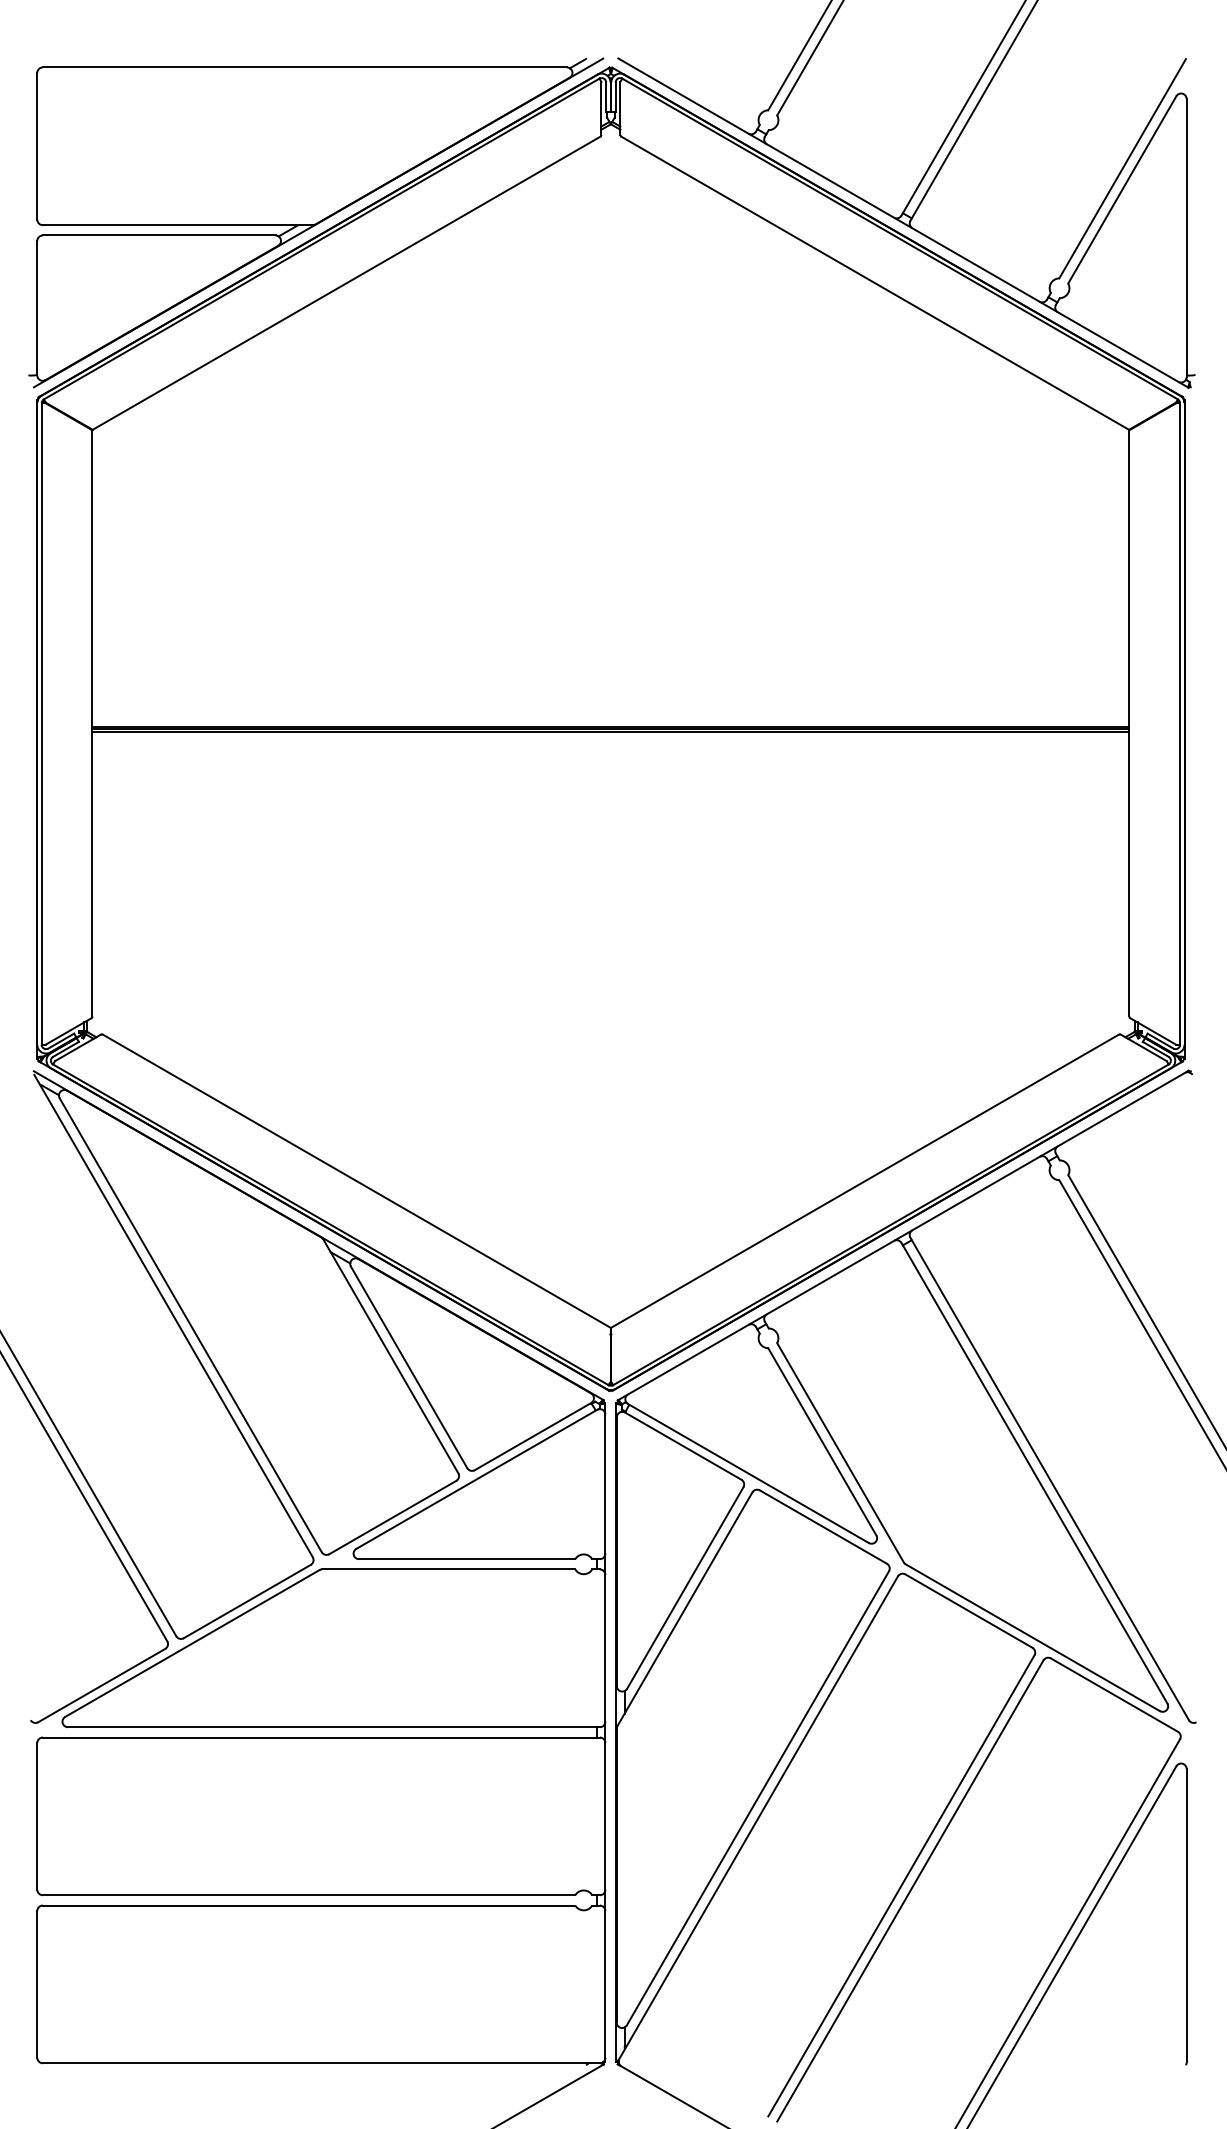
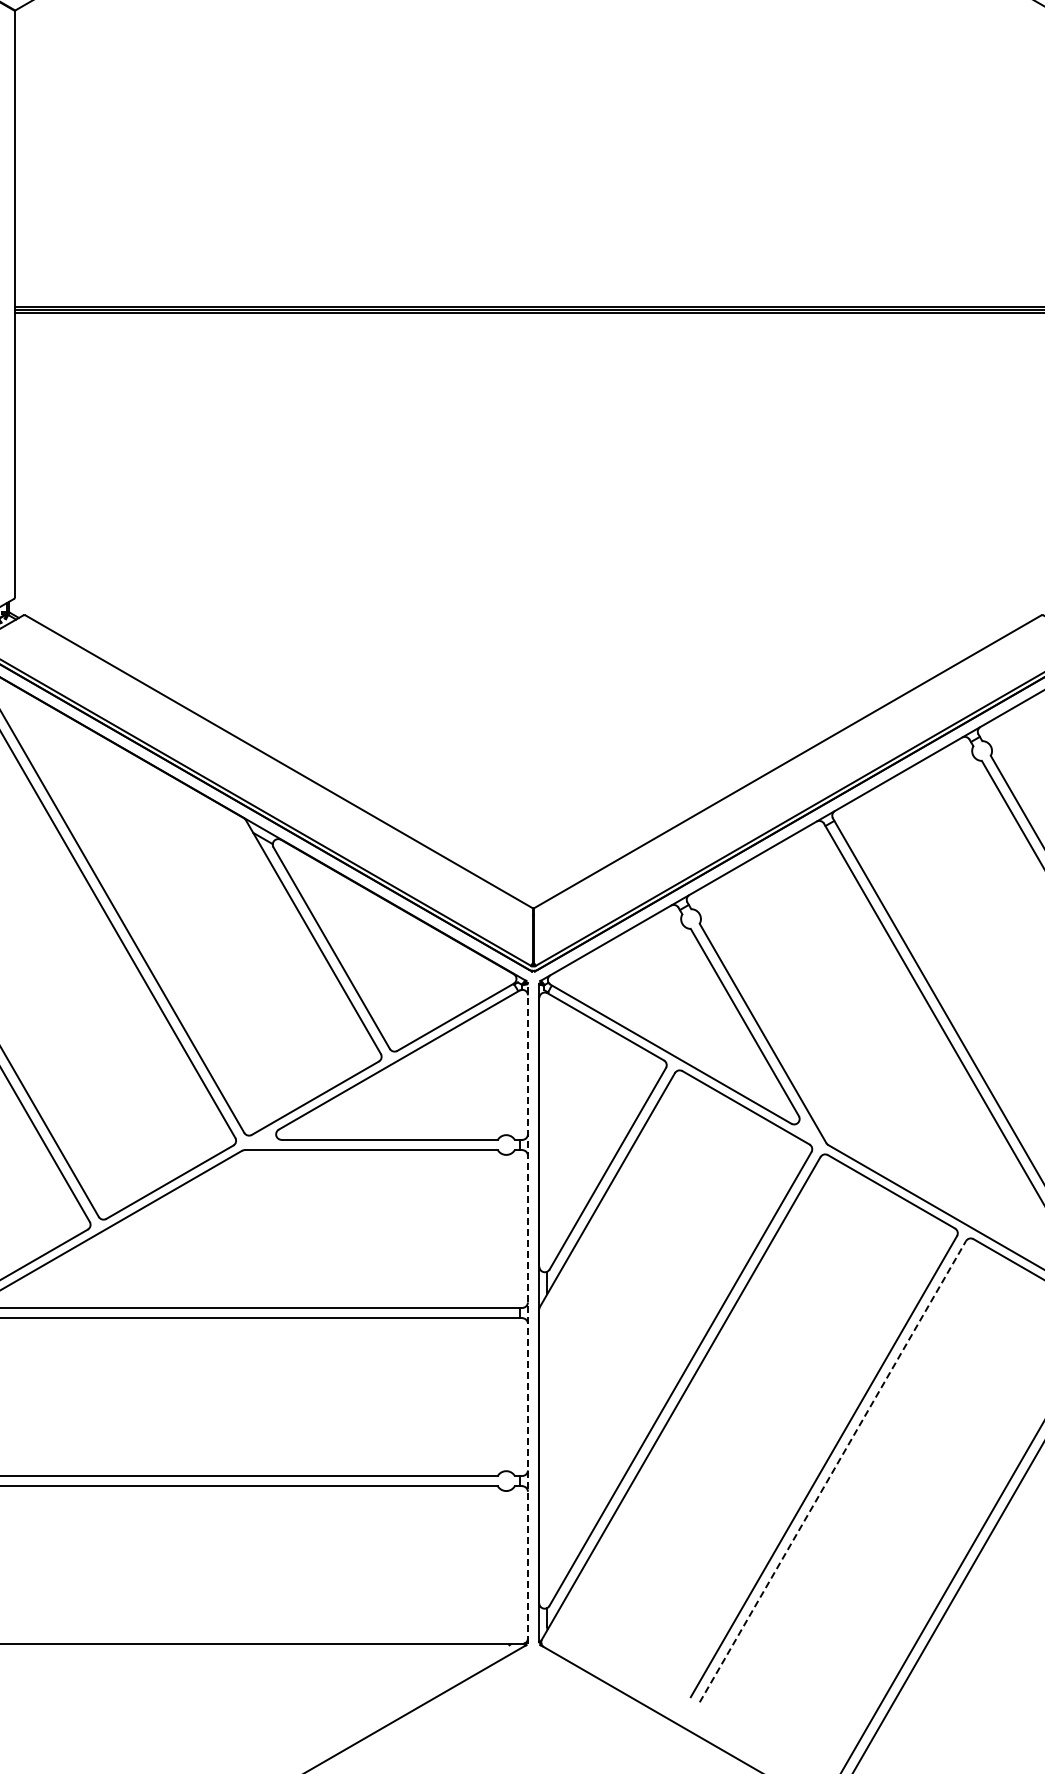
line: (605, 1732) -> (528, 1313), solid -> dashed
line: (910, 1890) -> (833, 1471), solid -> dashed

